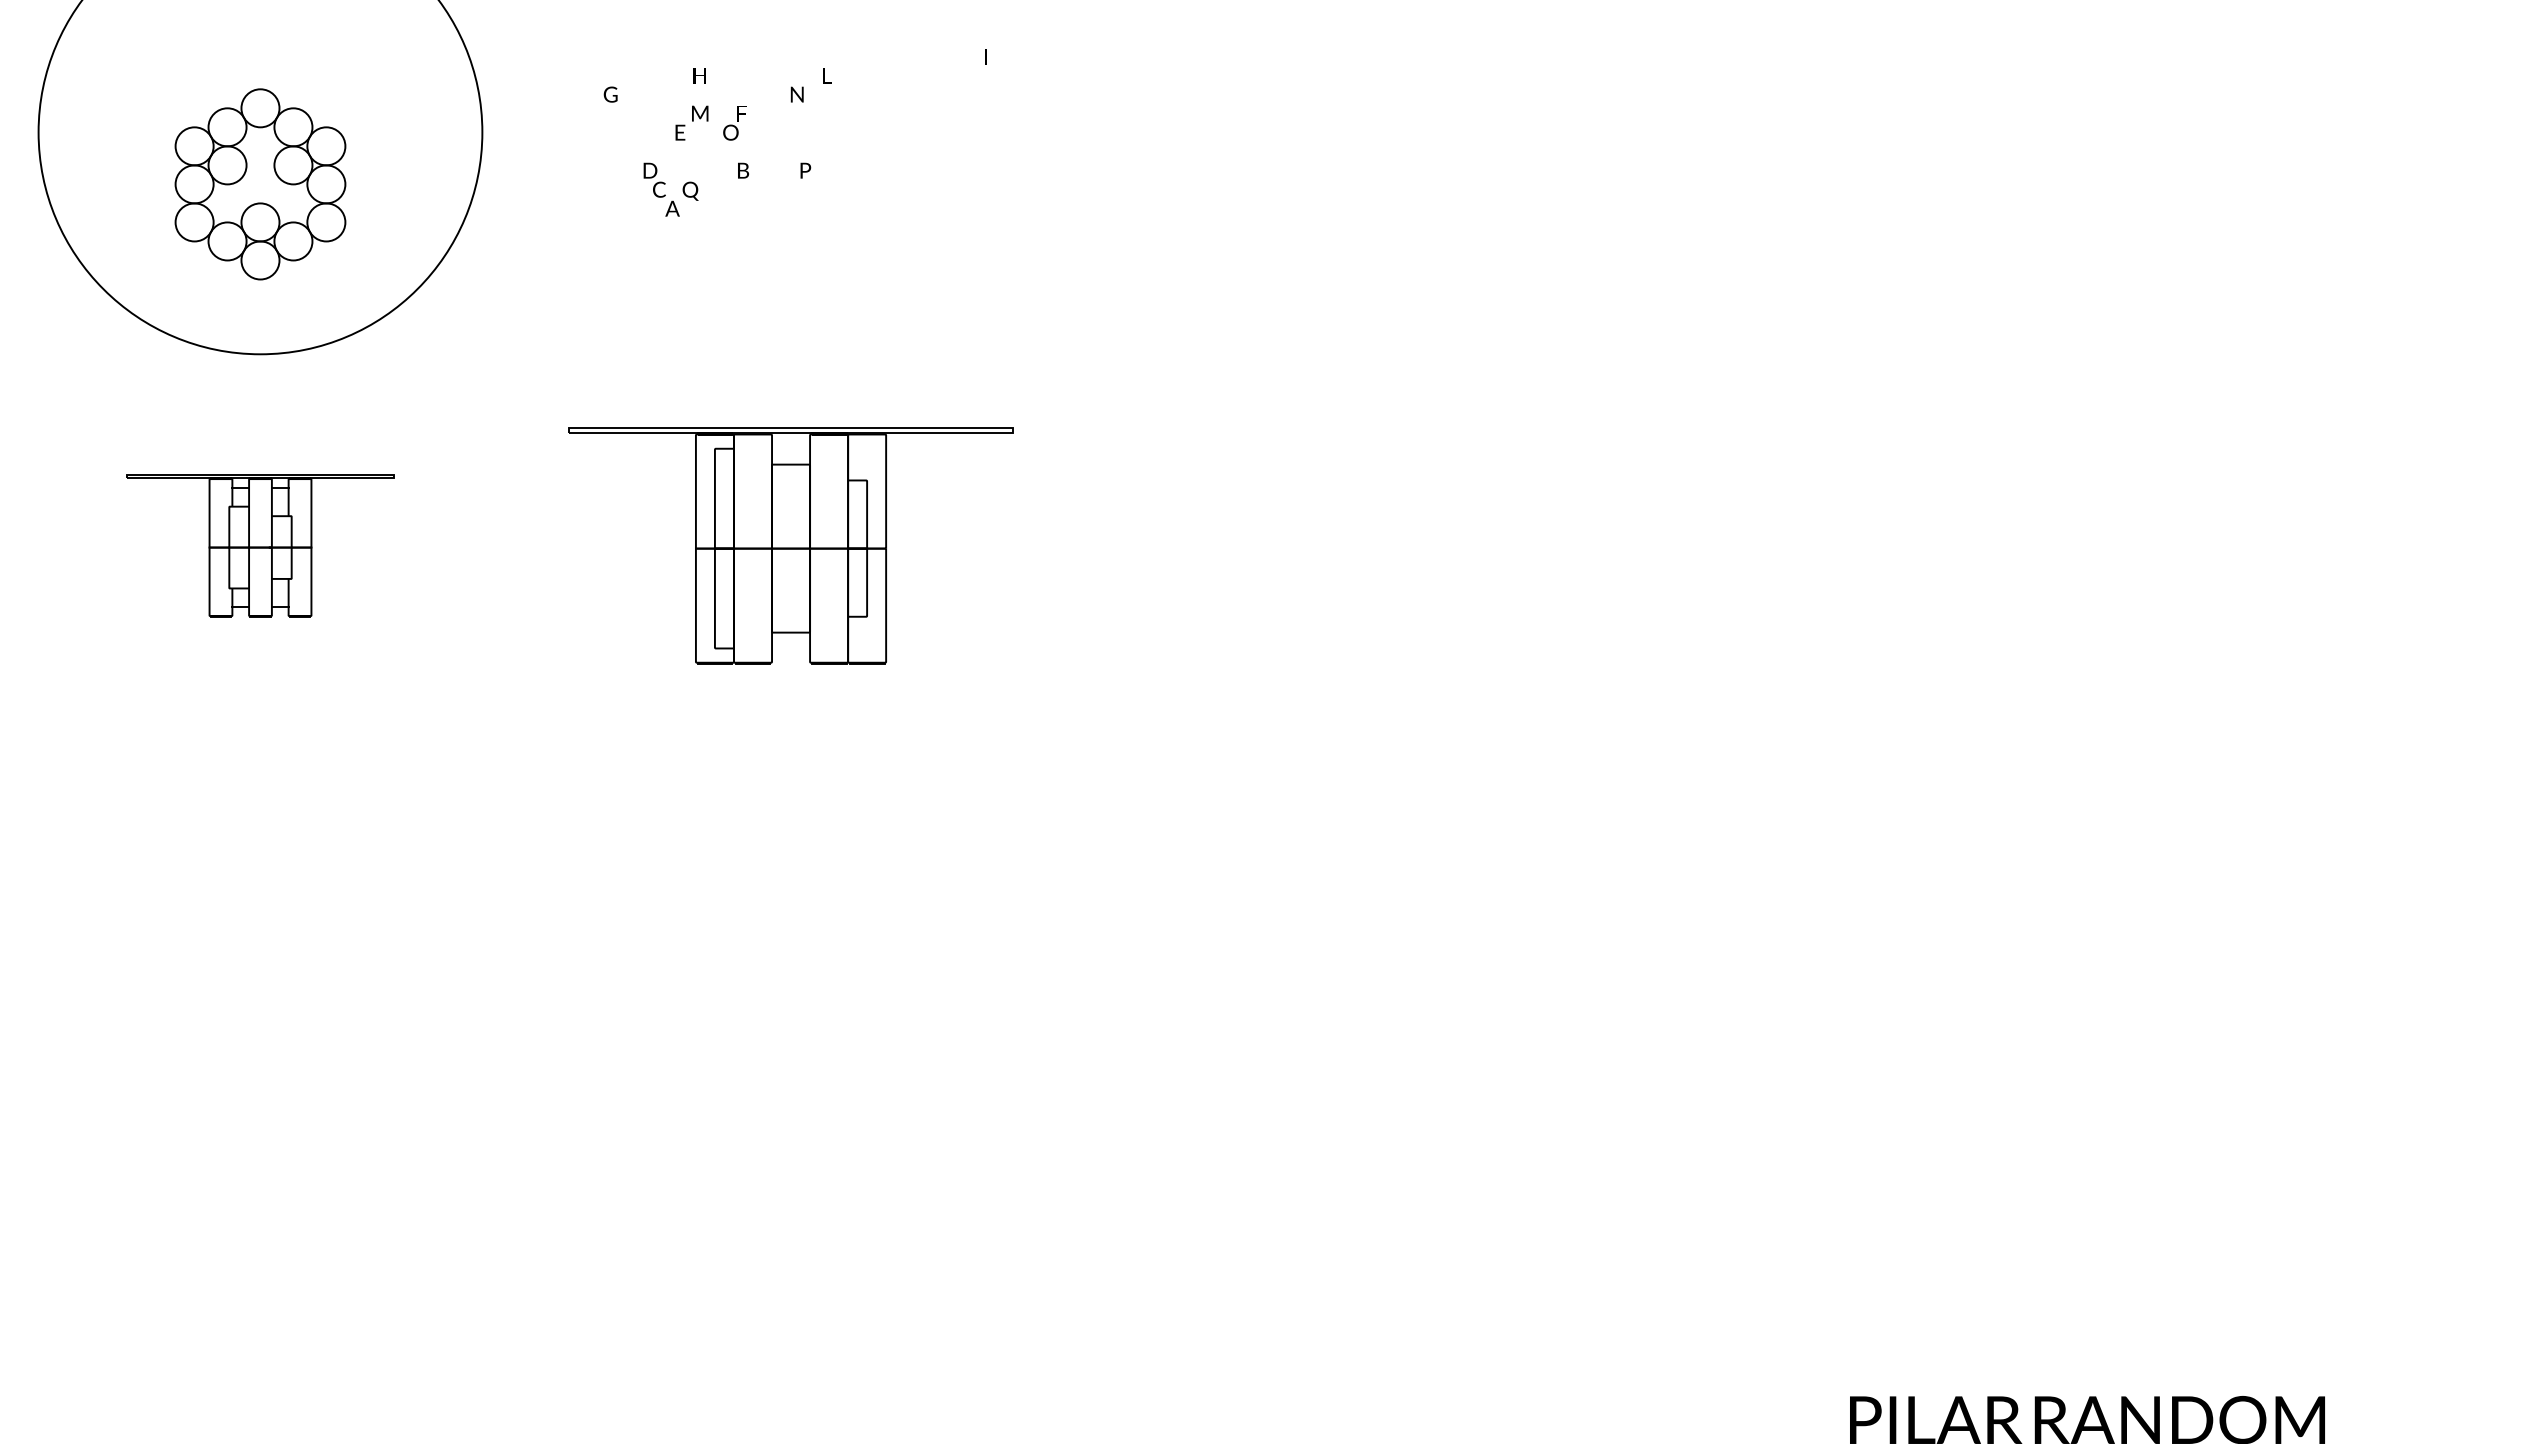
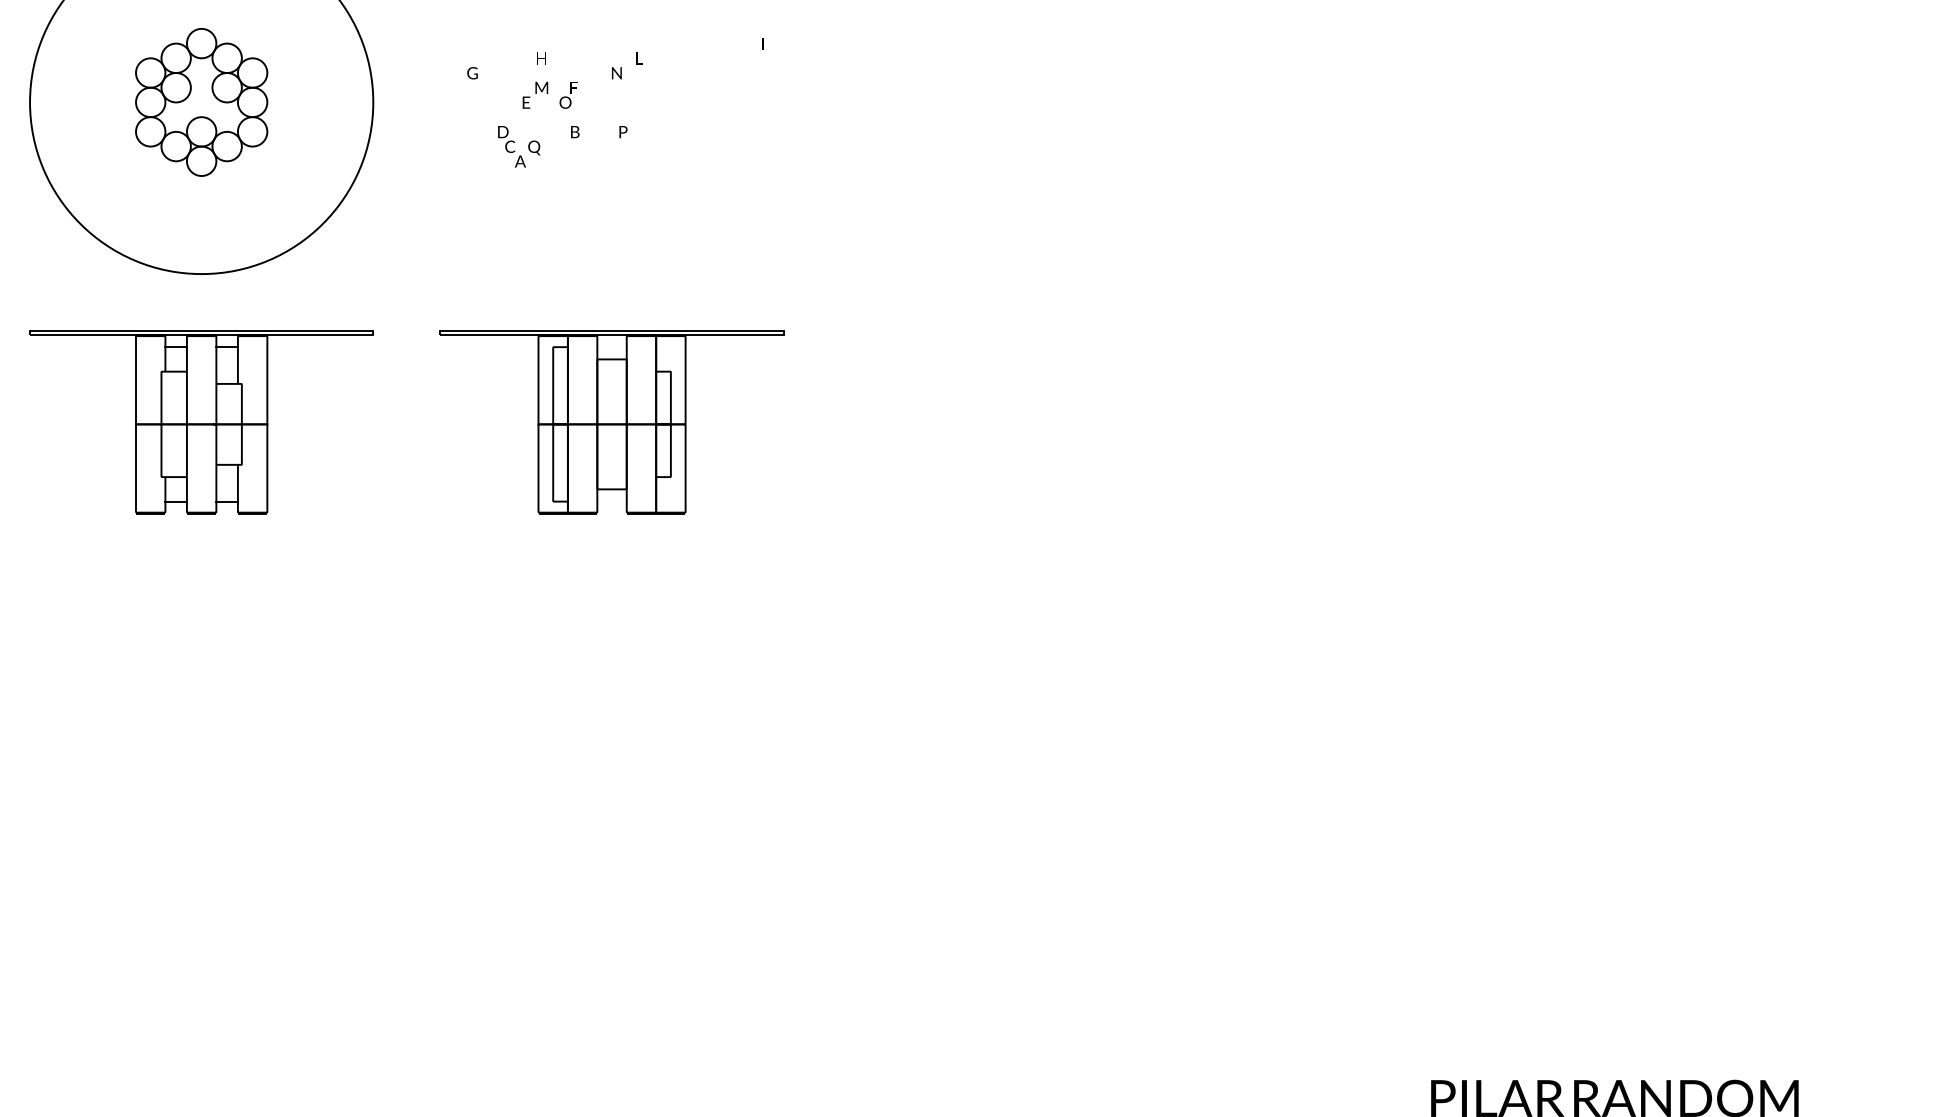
part: (260, 184) -> (201, 102), moved
part: (260, 545) -> (201, 421), size x1.67

